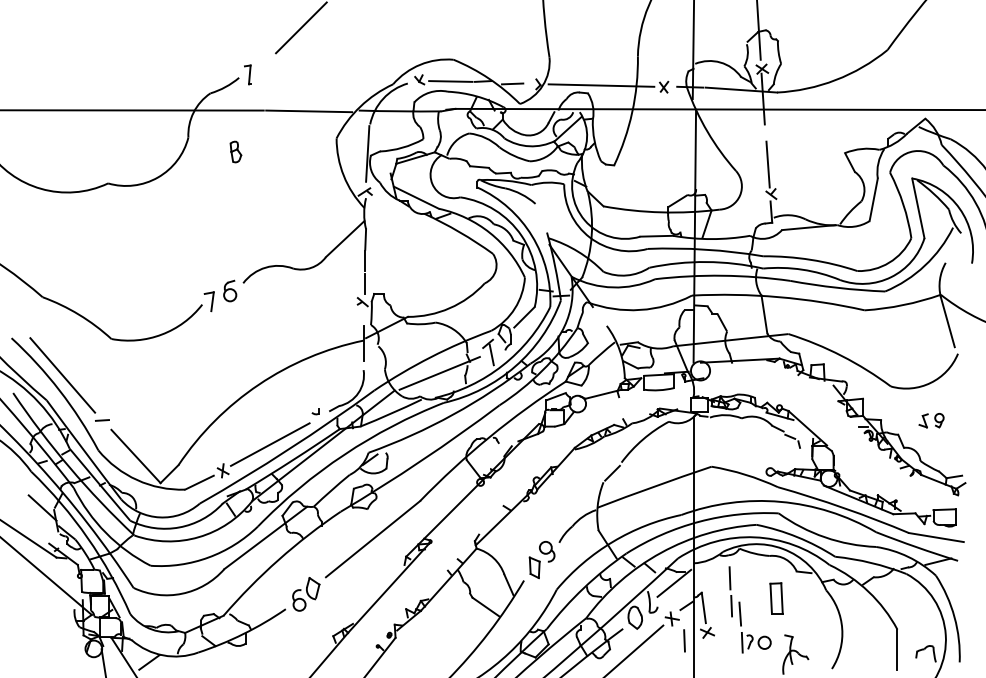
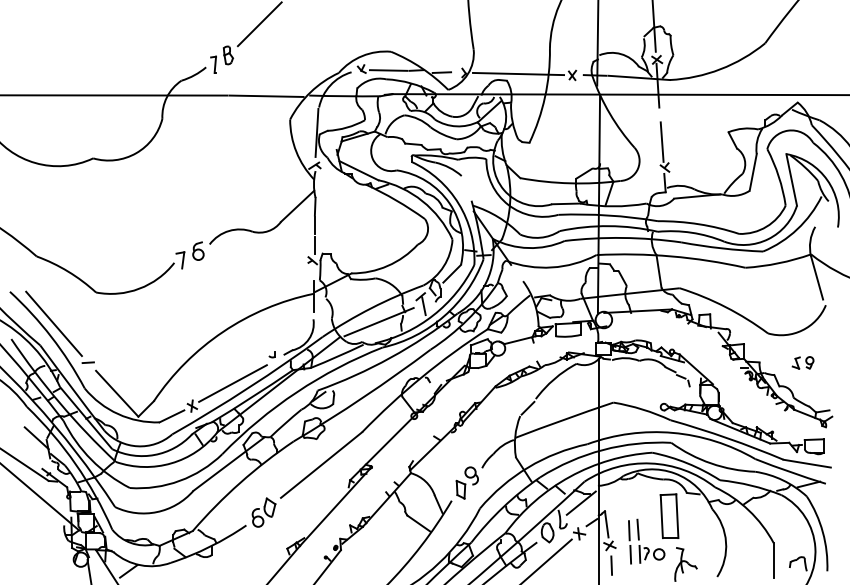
part: (235, 151) -> (228, 54), moved
line: (730, 590) -> (629, 541), moved
part: (776, 598) -> (669, 516), size x1.67
line: (684, 640) -> (611, 565), moved

